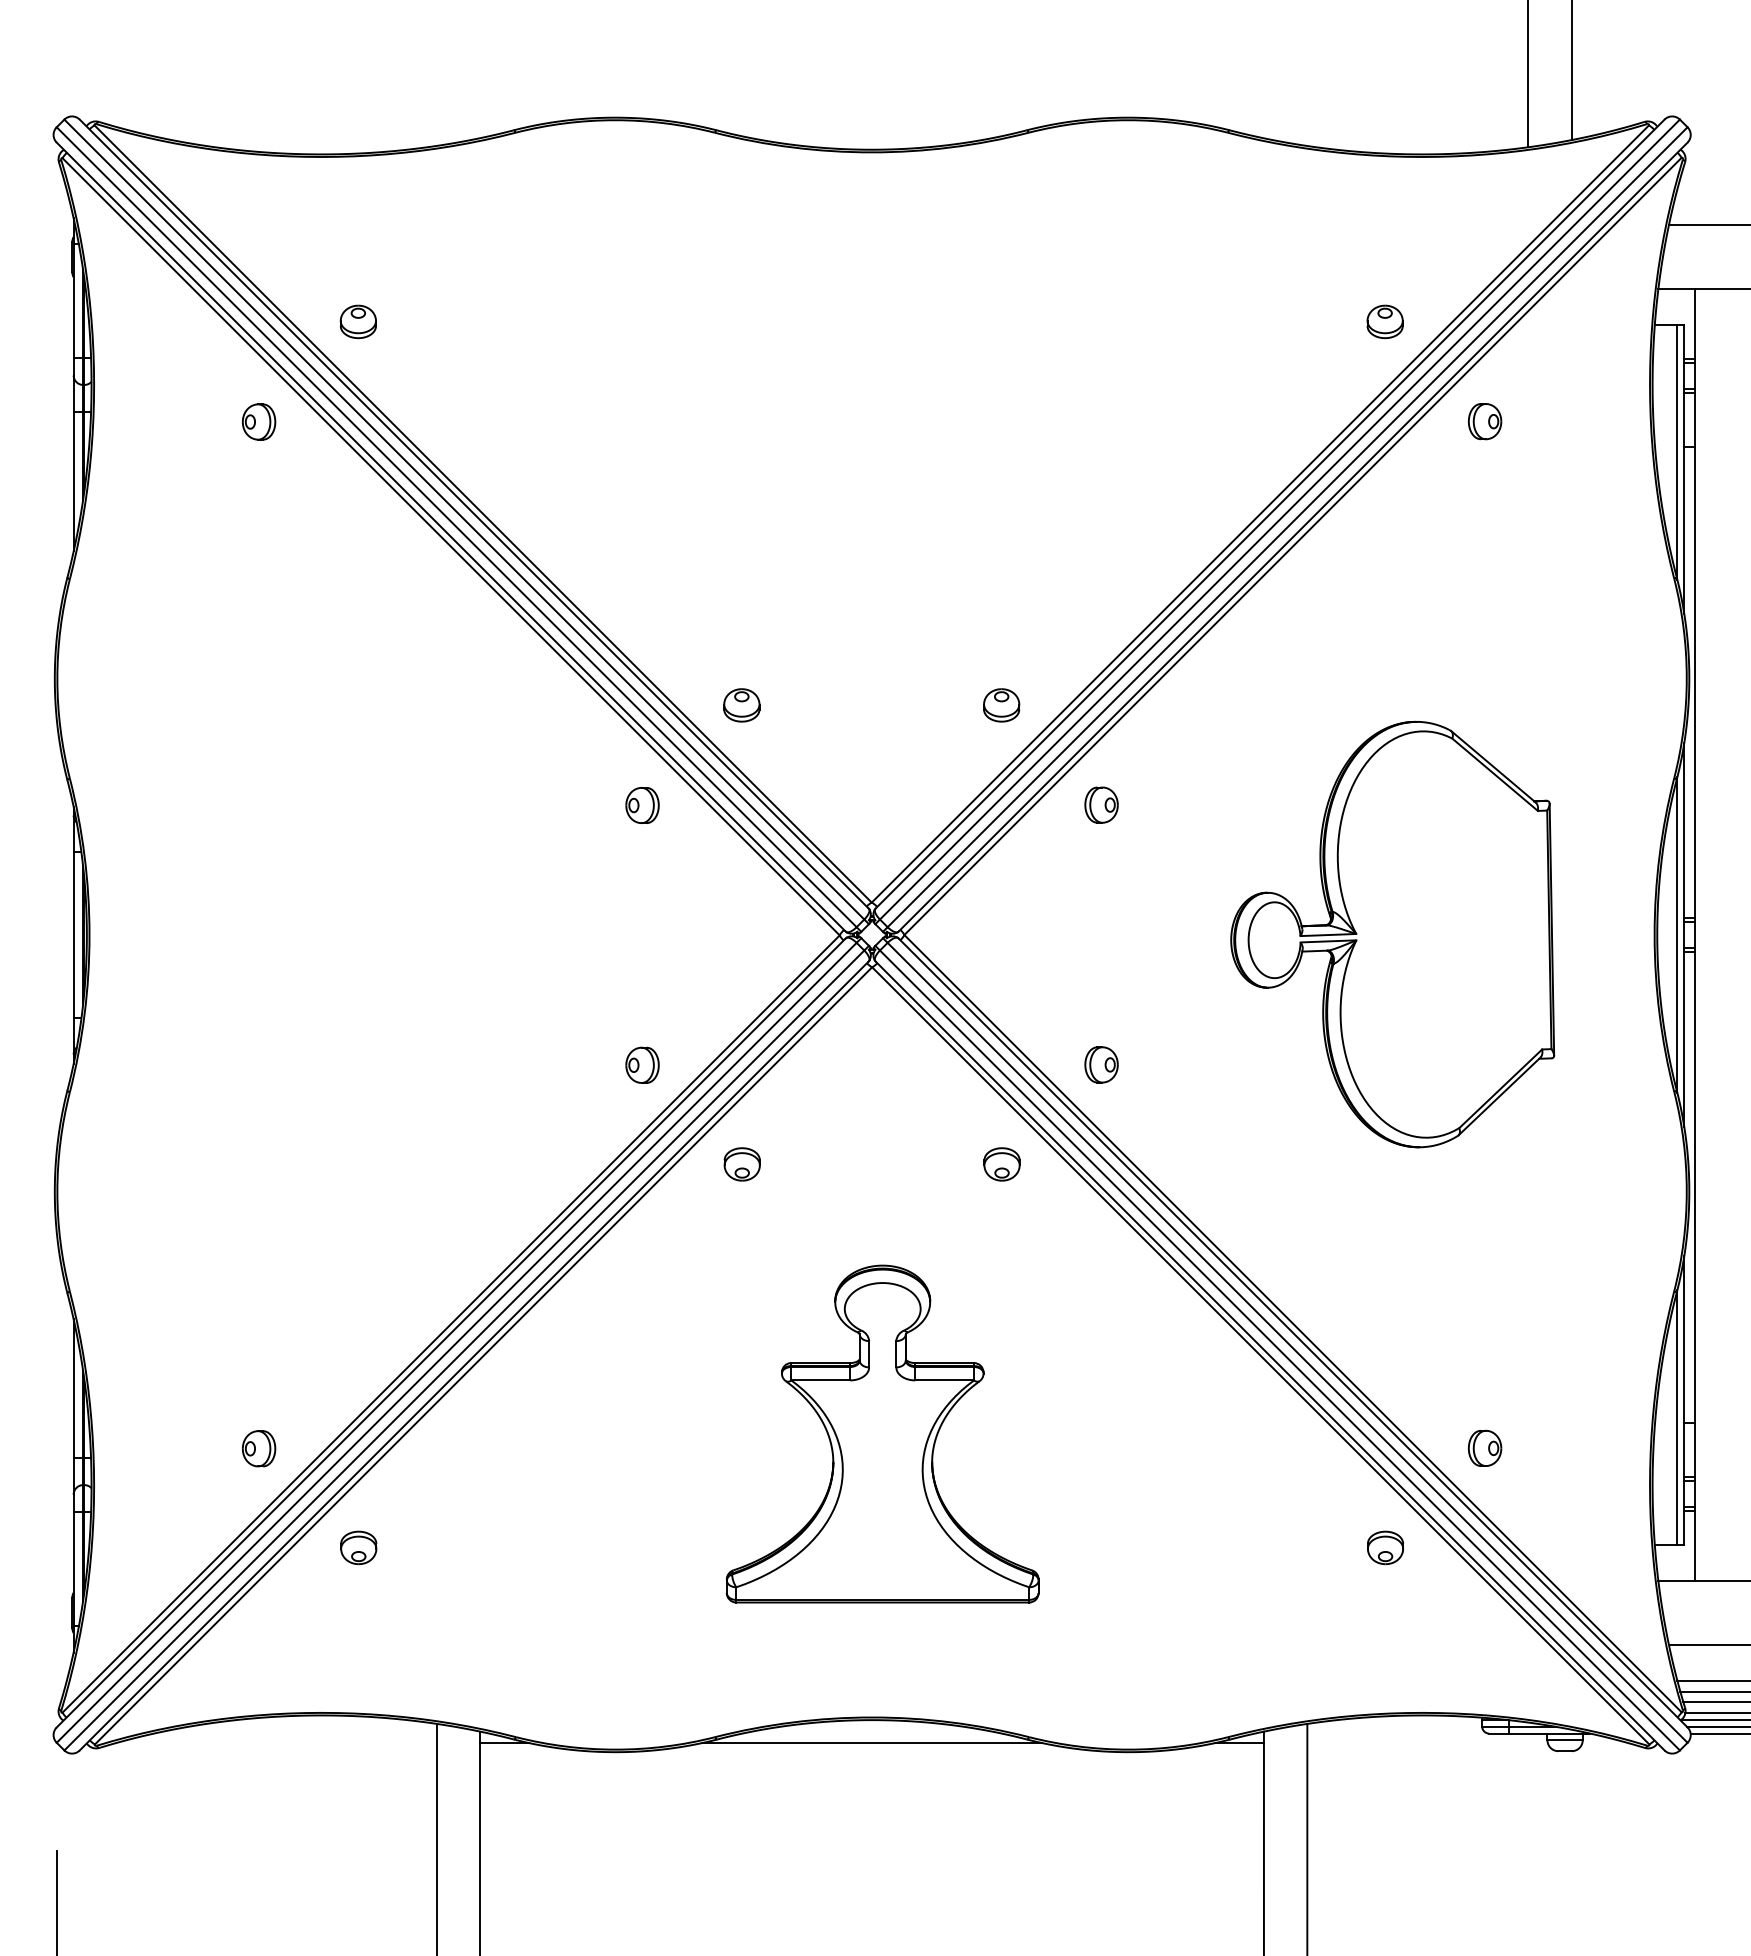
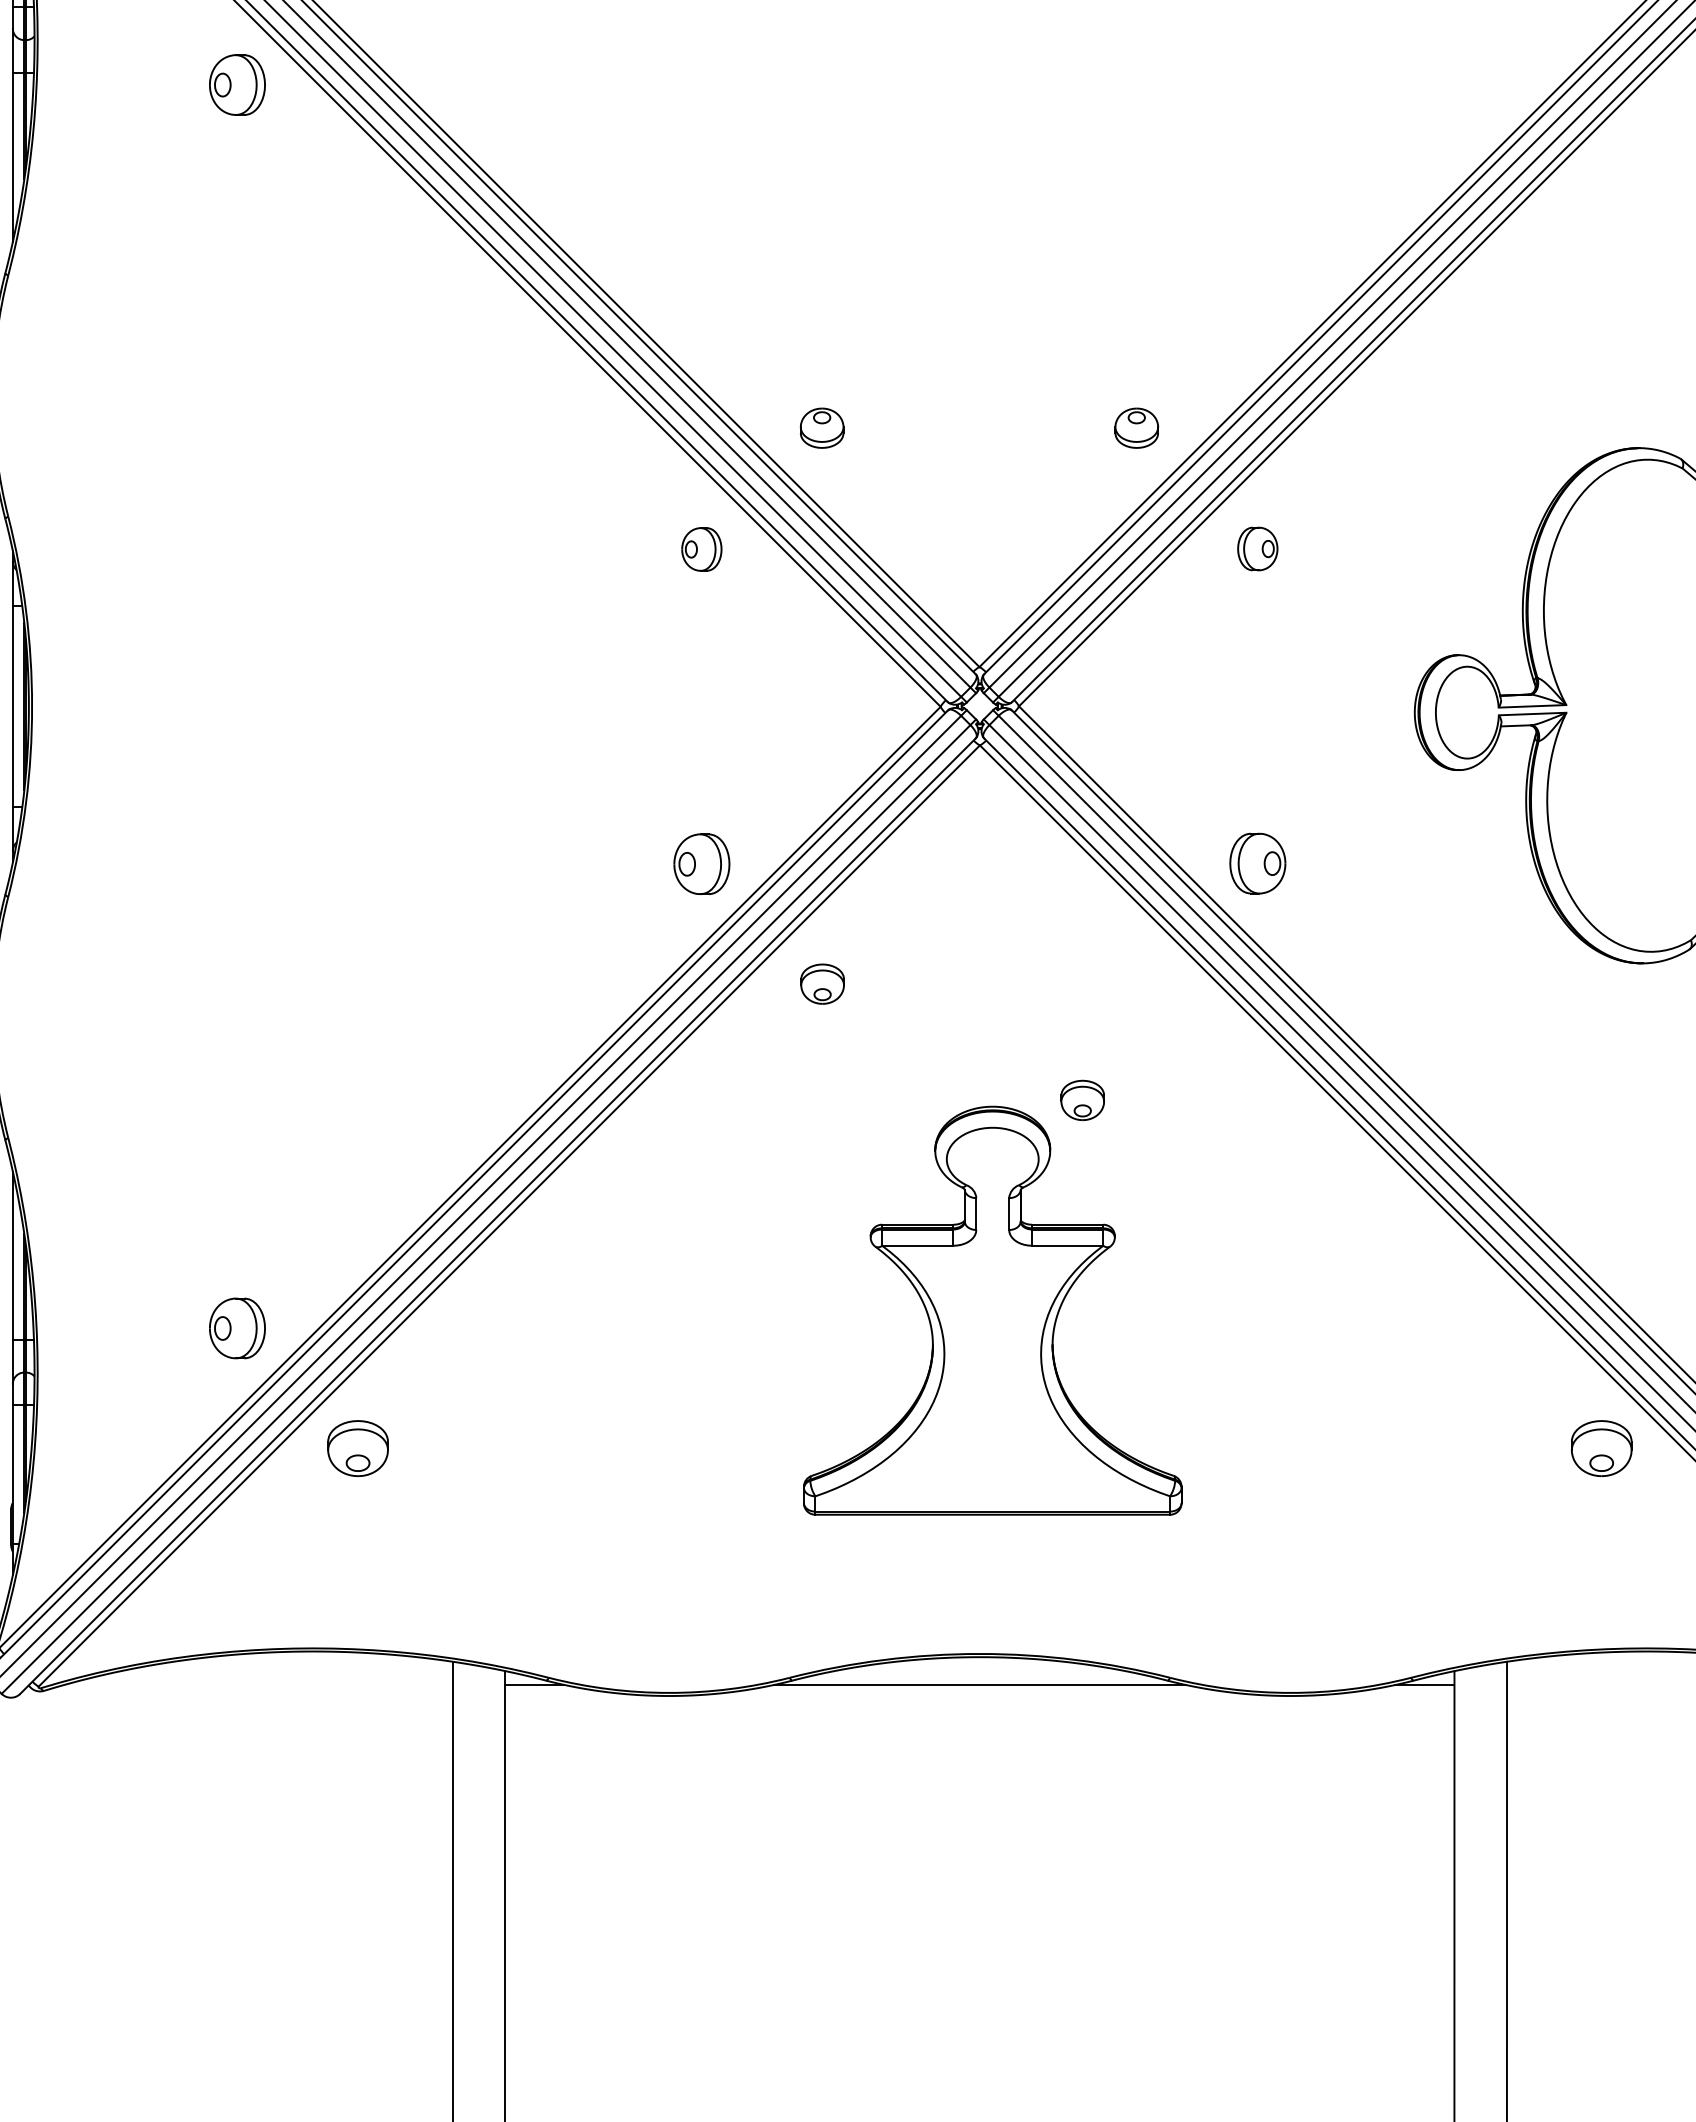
part: (258, 421) -> (236, 84), size x1.4
part: (642, 1064) -> (701, 863), size x1.4
part: (1101, 1064) -> (1257, 863), size x1.4
part: (1001, 1164) -> (1082, 1100), moved
part: (258, 1448) -> (236, 1328), size x1.4
part: (358, 1547) -> (357, 1448), size x1.4
part: (1385, 1547) -> (1601, 1448), size x1.4

